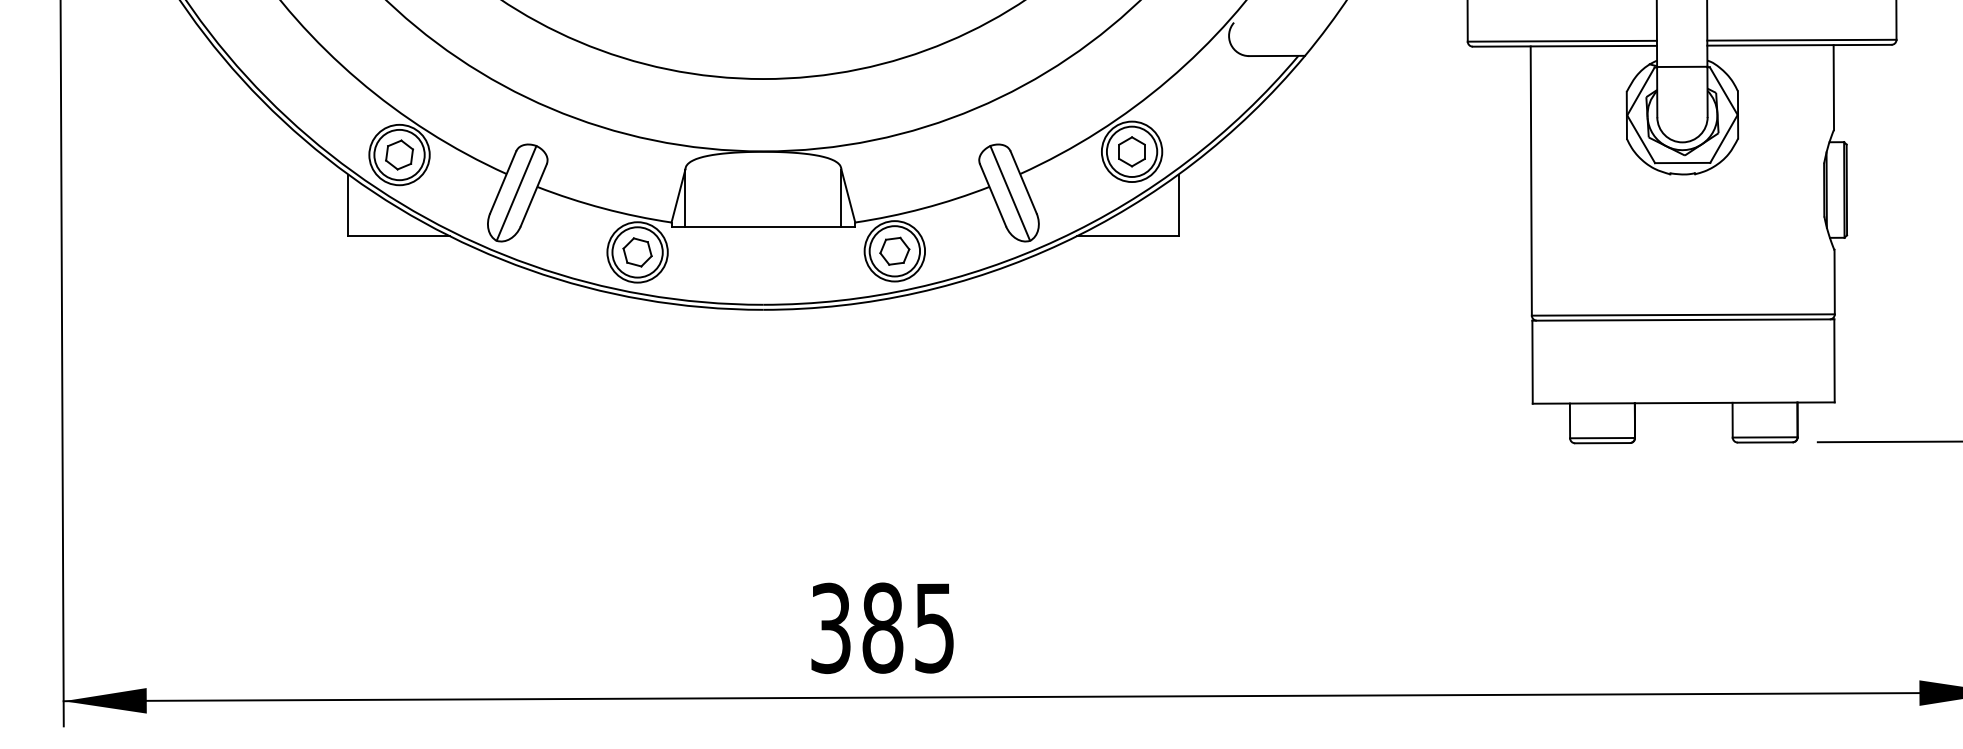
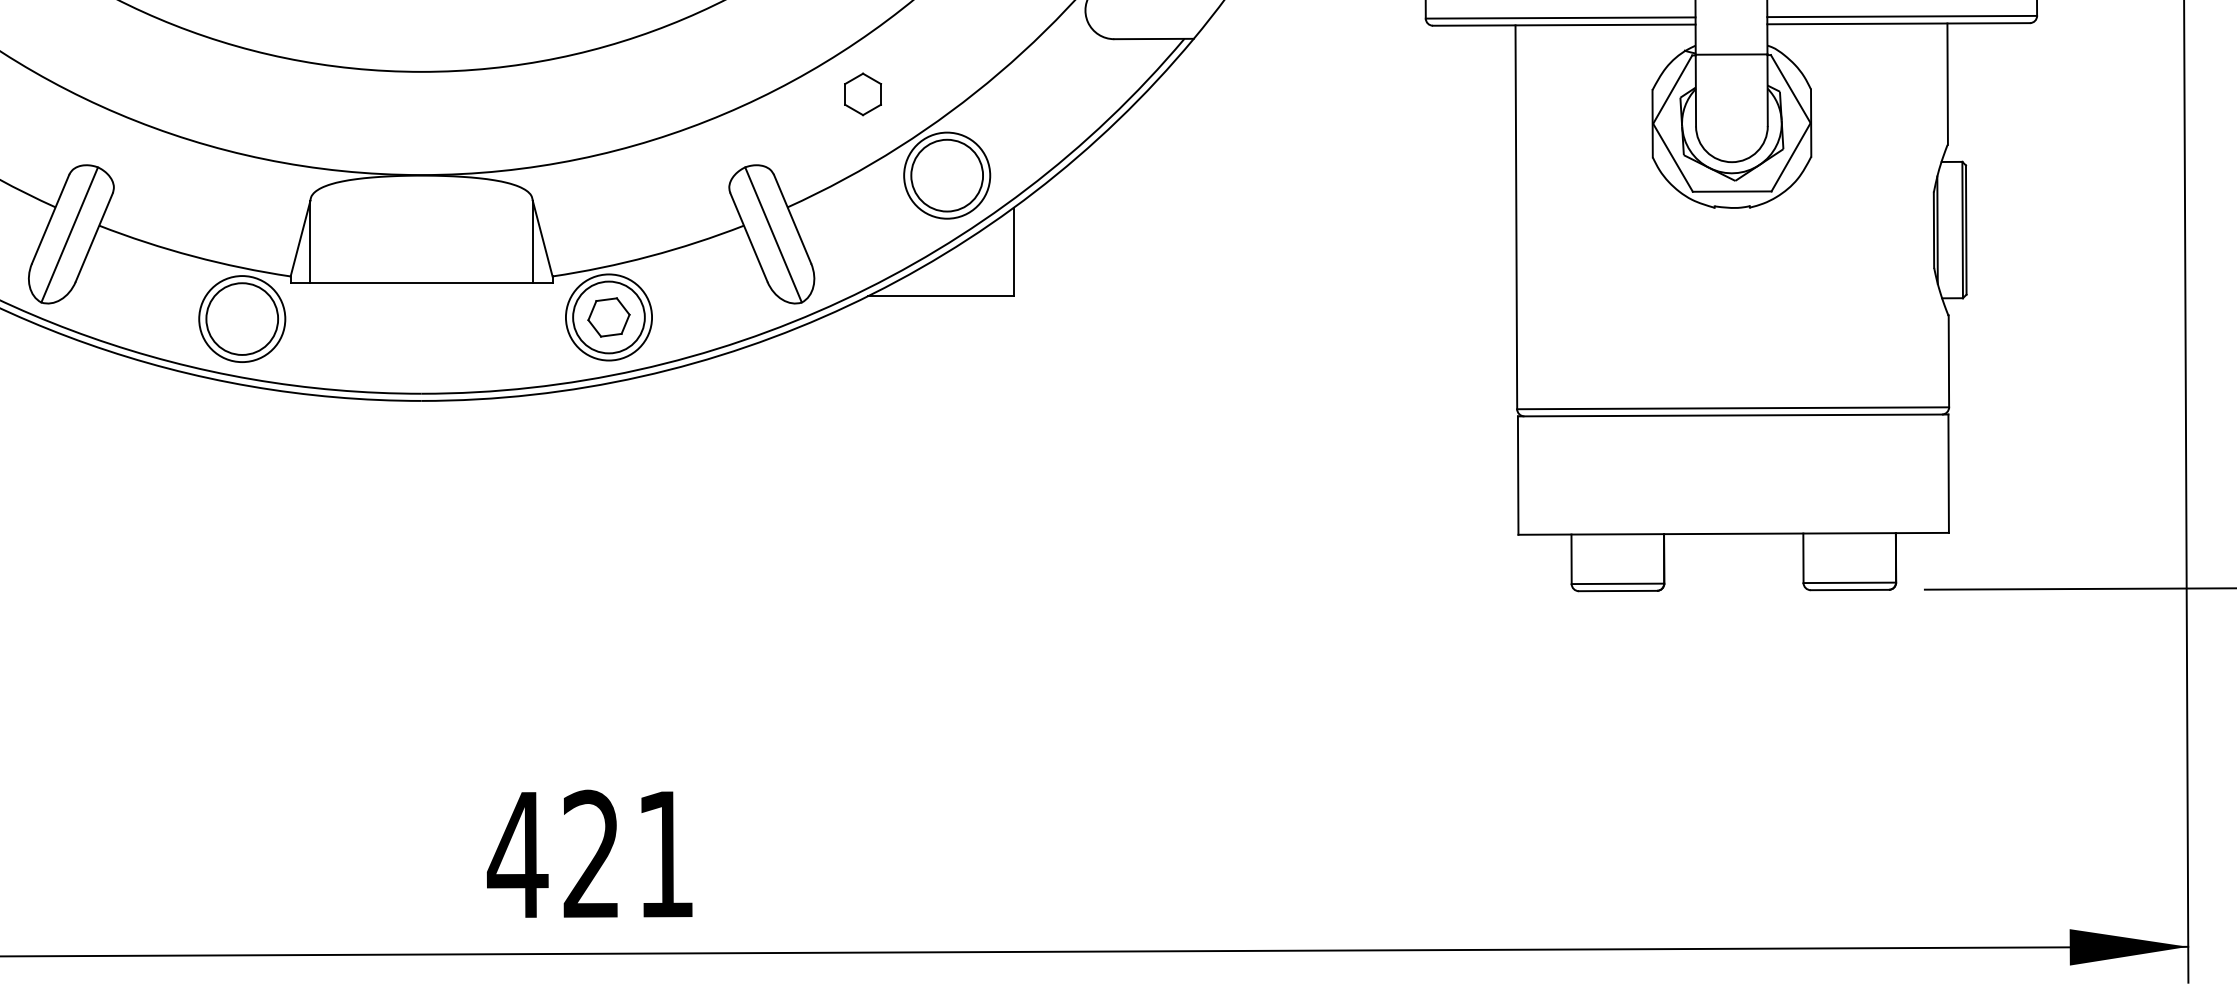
part: (1131, 151) -> (862, 93), moved
part: (637, 252) -> (242, 319), removed
text: (881, 628) -> (589, 855), 385 -> 421

